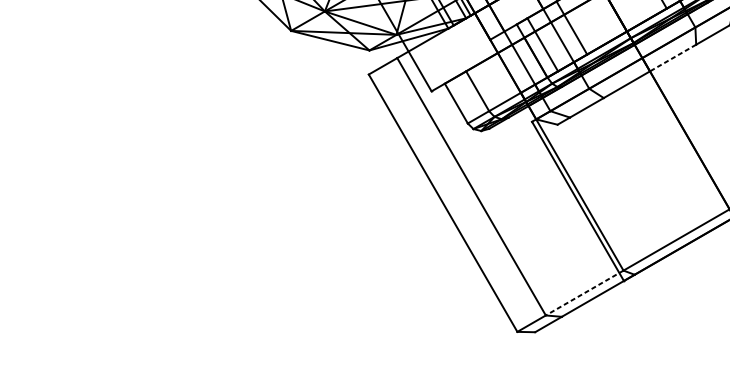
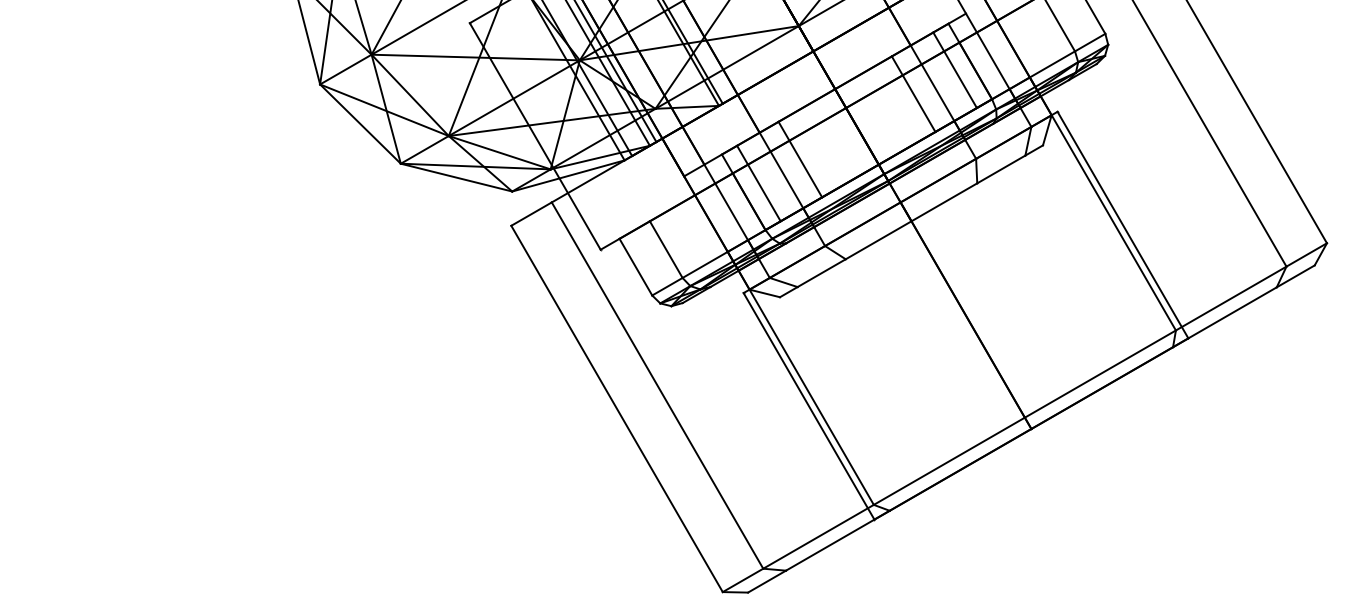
line: (673, 58) -> (944, 202), dashed -> solid
line: (584, 292) -> (818, 536), dashed -> solid

